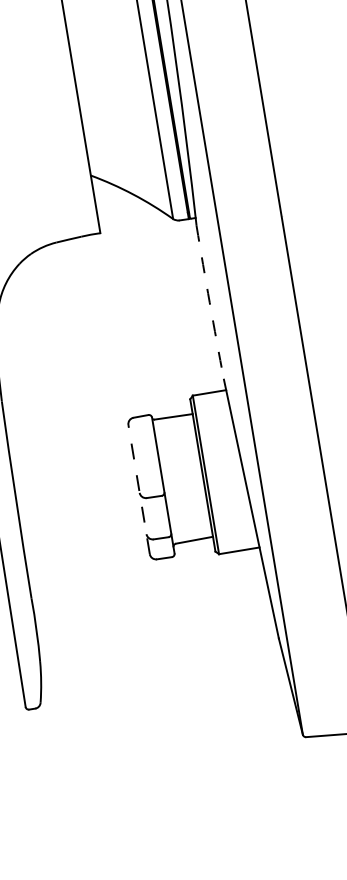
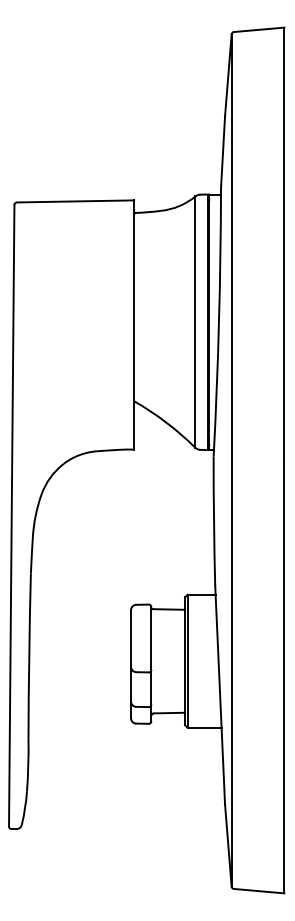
arc: (210, 303) -> (214, 521), dashed -> solid
line: (139, 488) -> (131, 663), dashed -> solid

